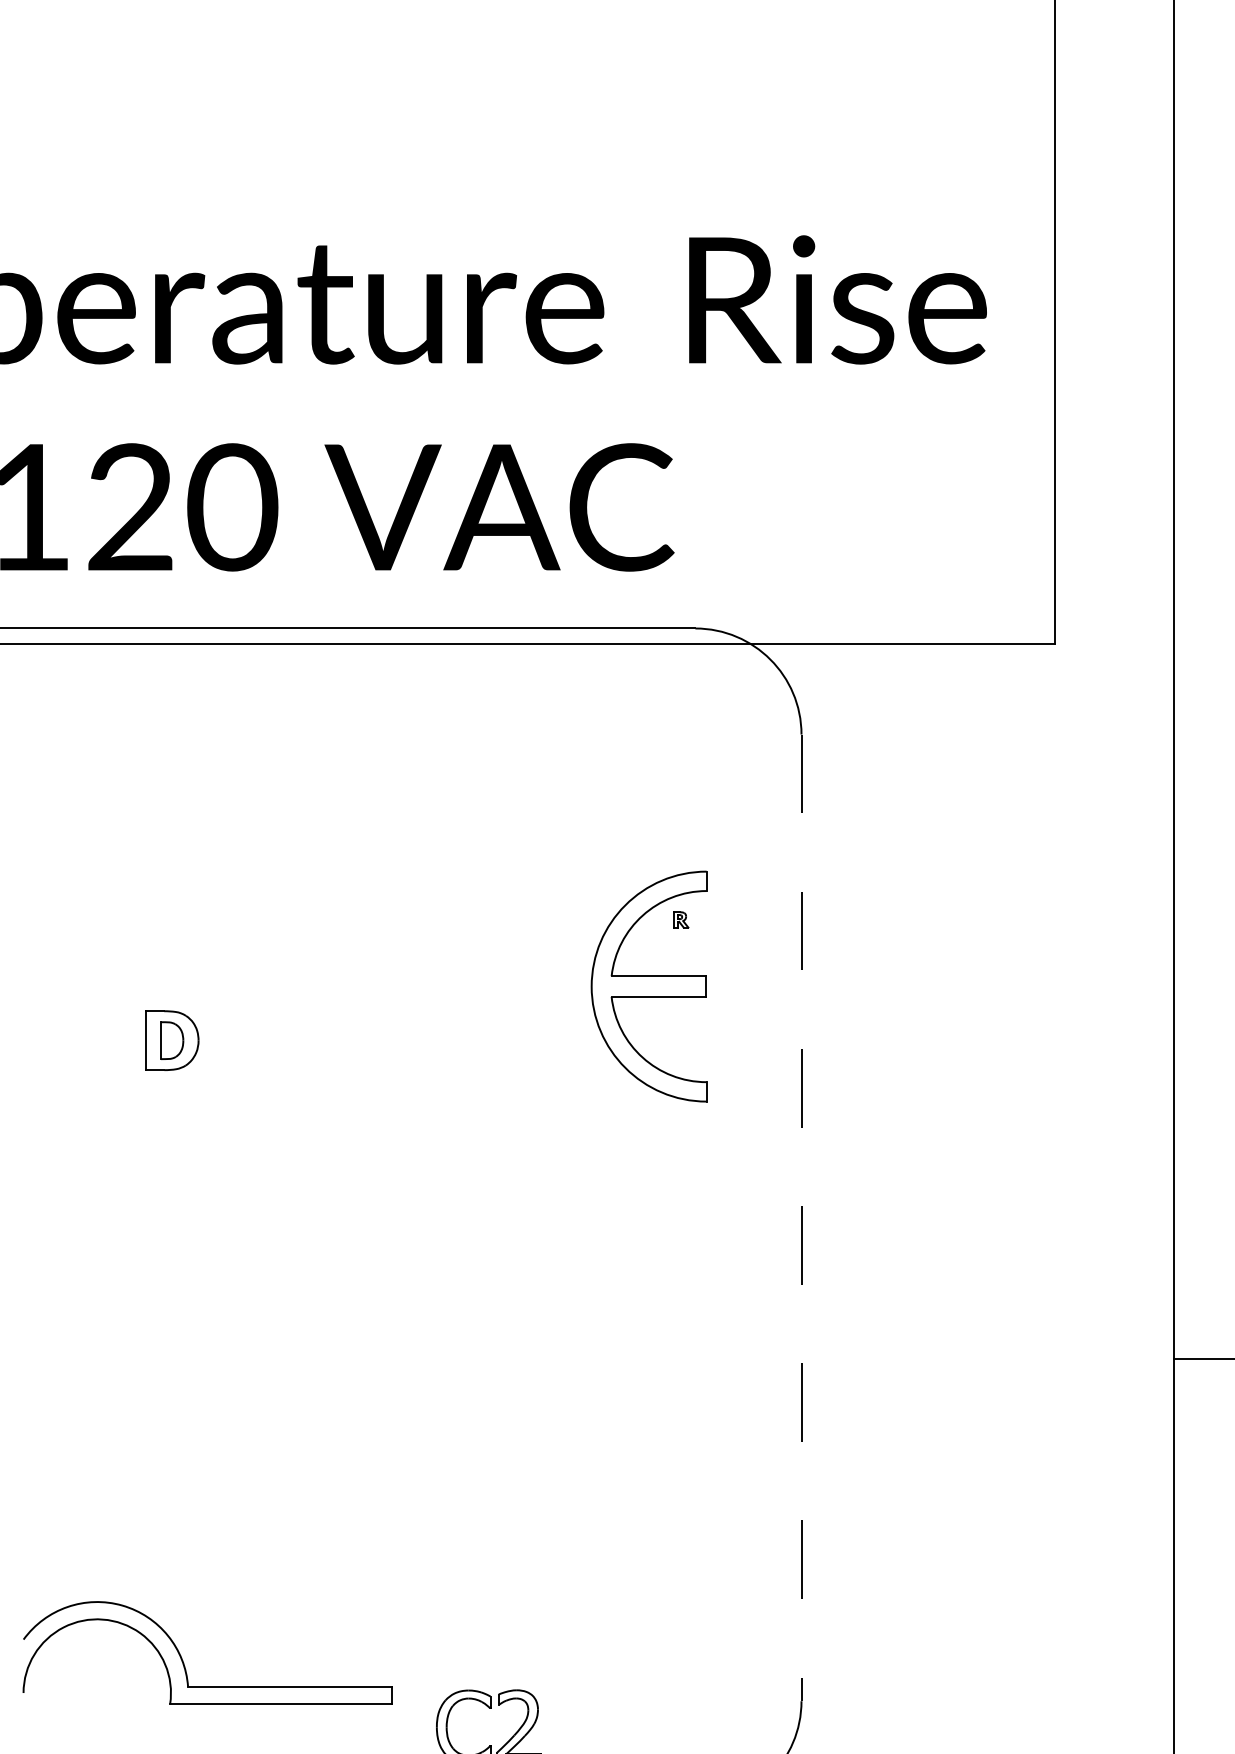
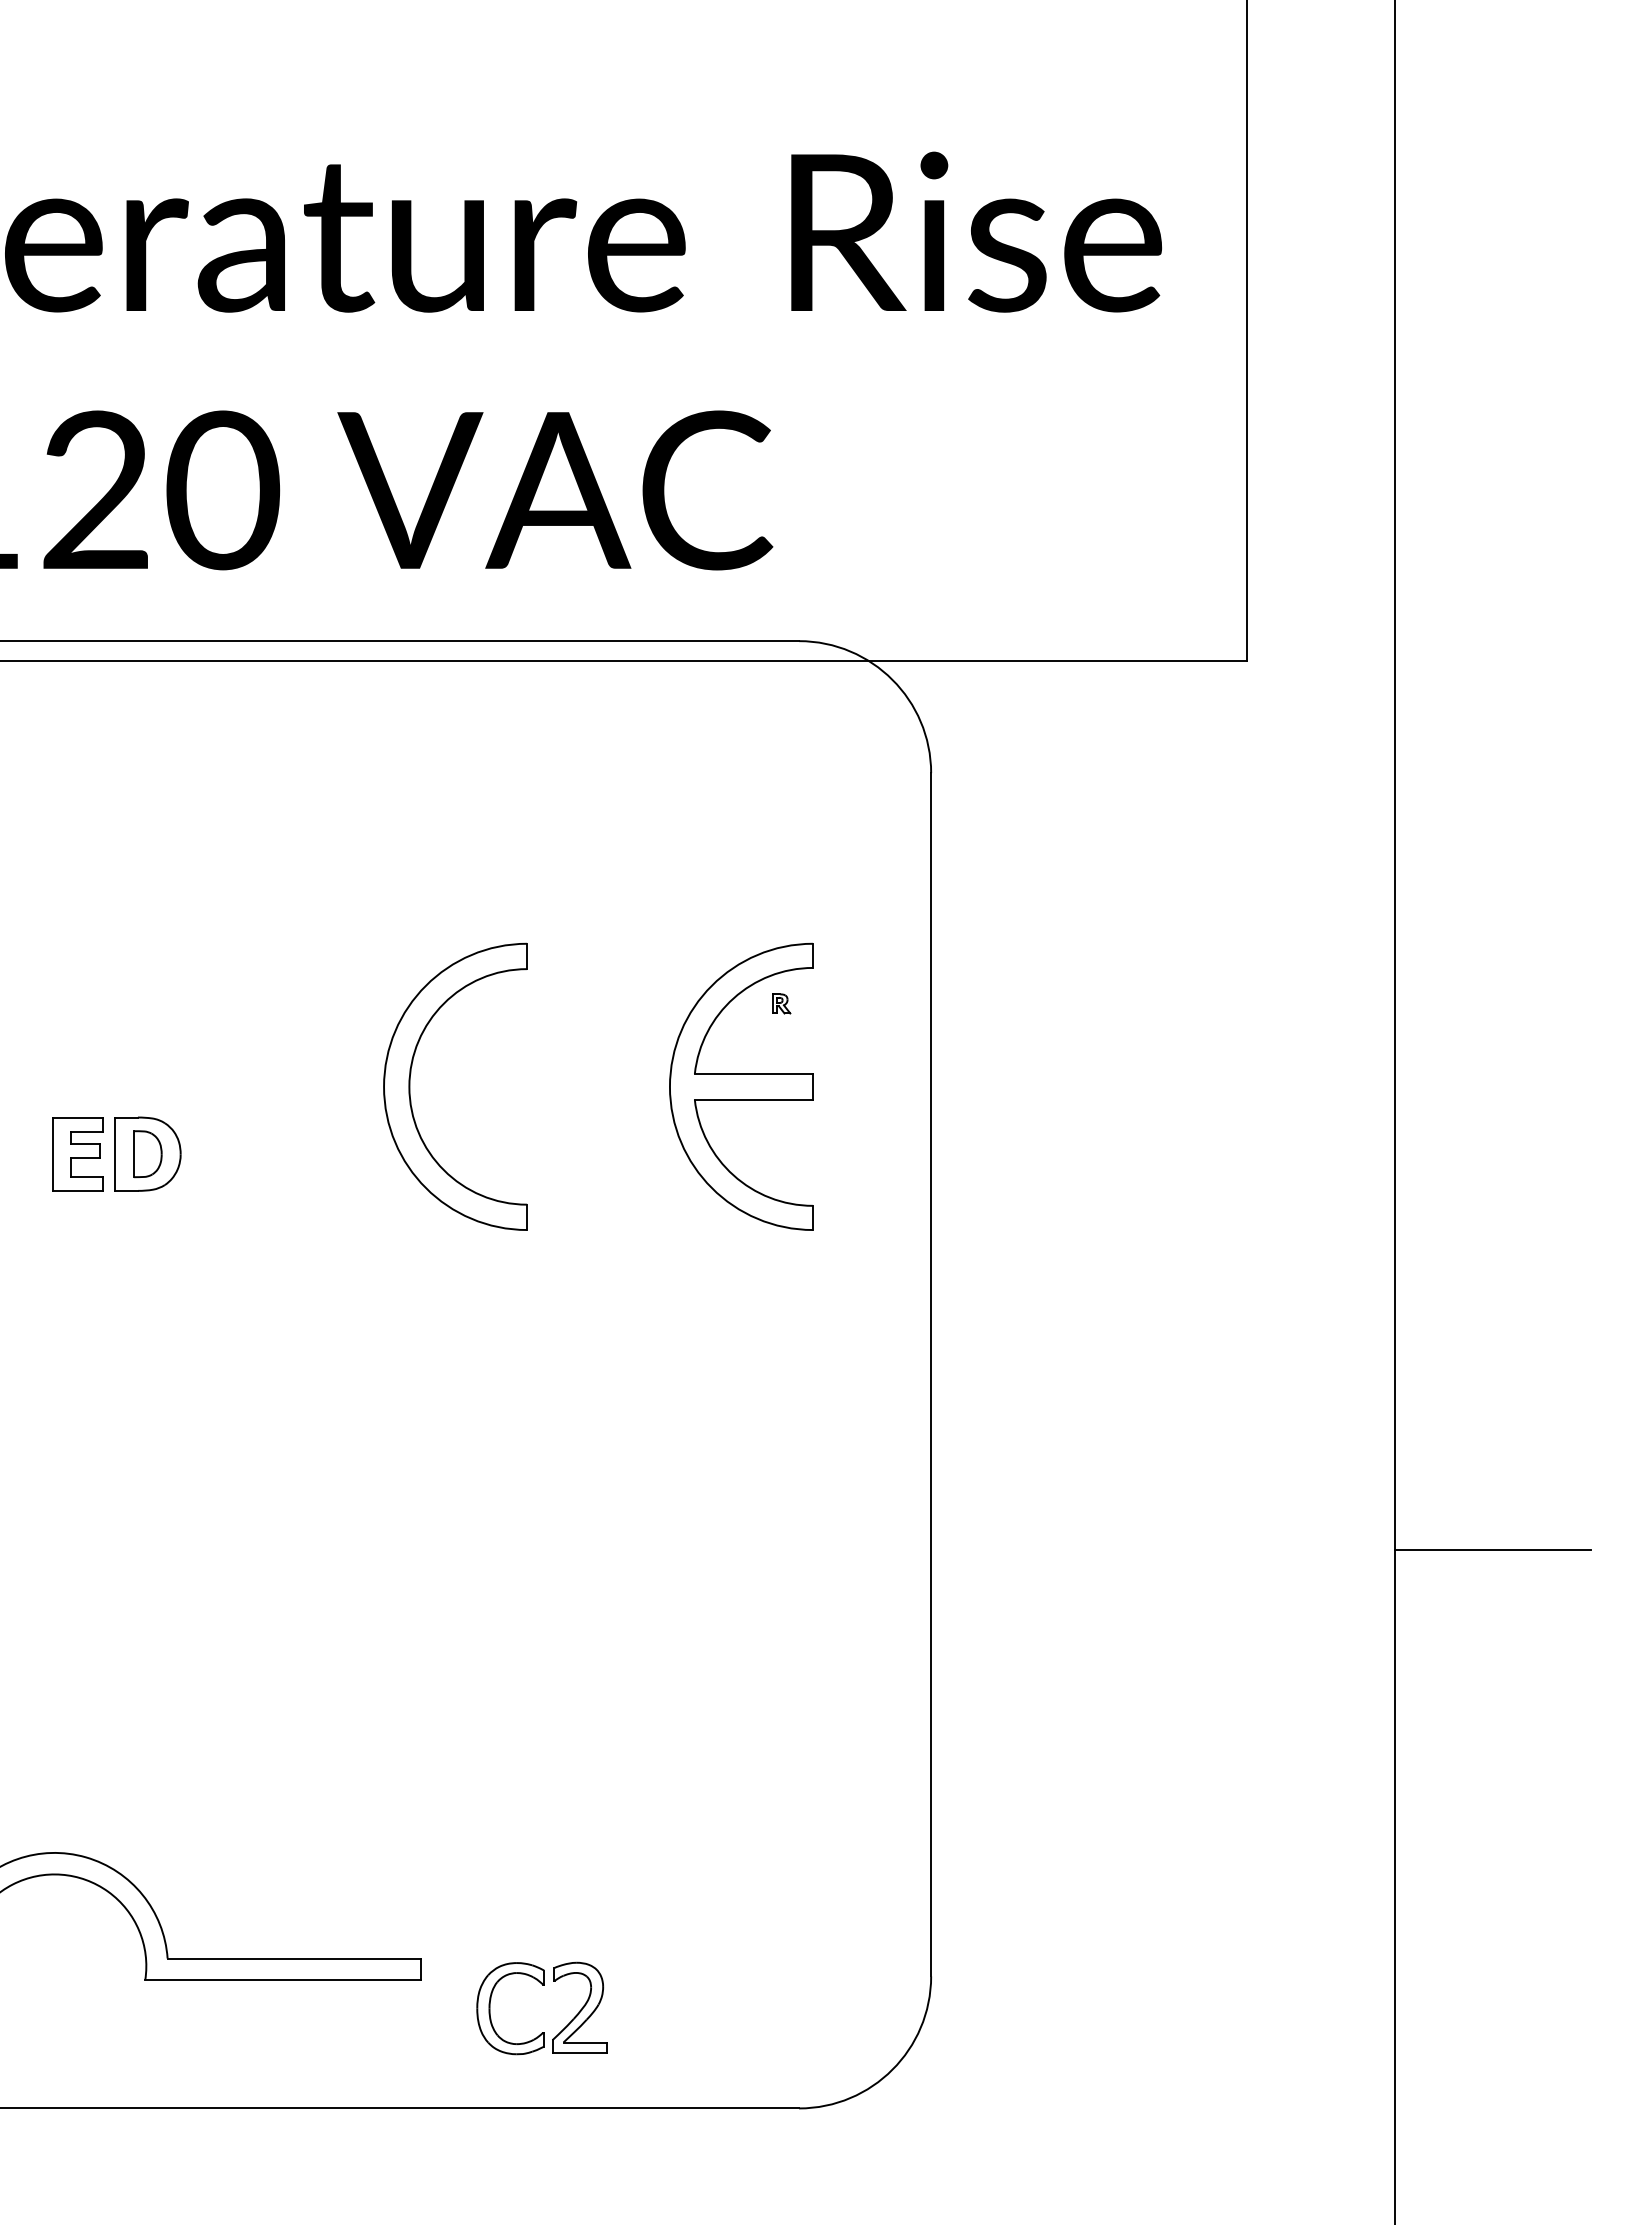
part: (383, 986) -> (410, 1086), added
part: (115, 1040) -> (77, 1154), added
line: (801, 1217) -> (931, 1374), dashed -> solid

